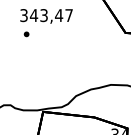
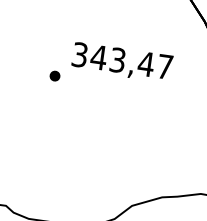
text: (46, 16) -> (122, 62), moved

